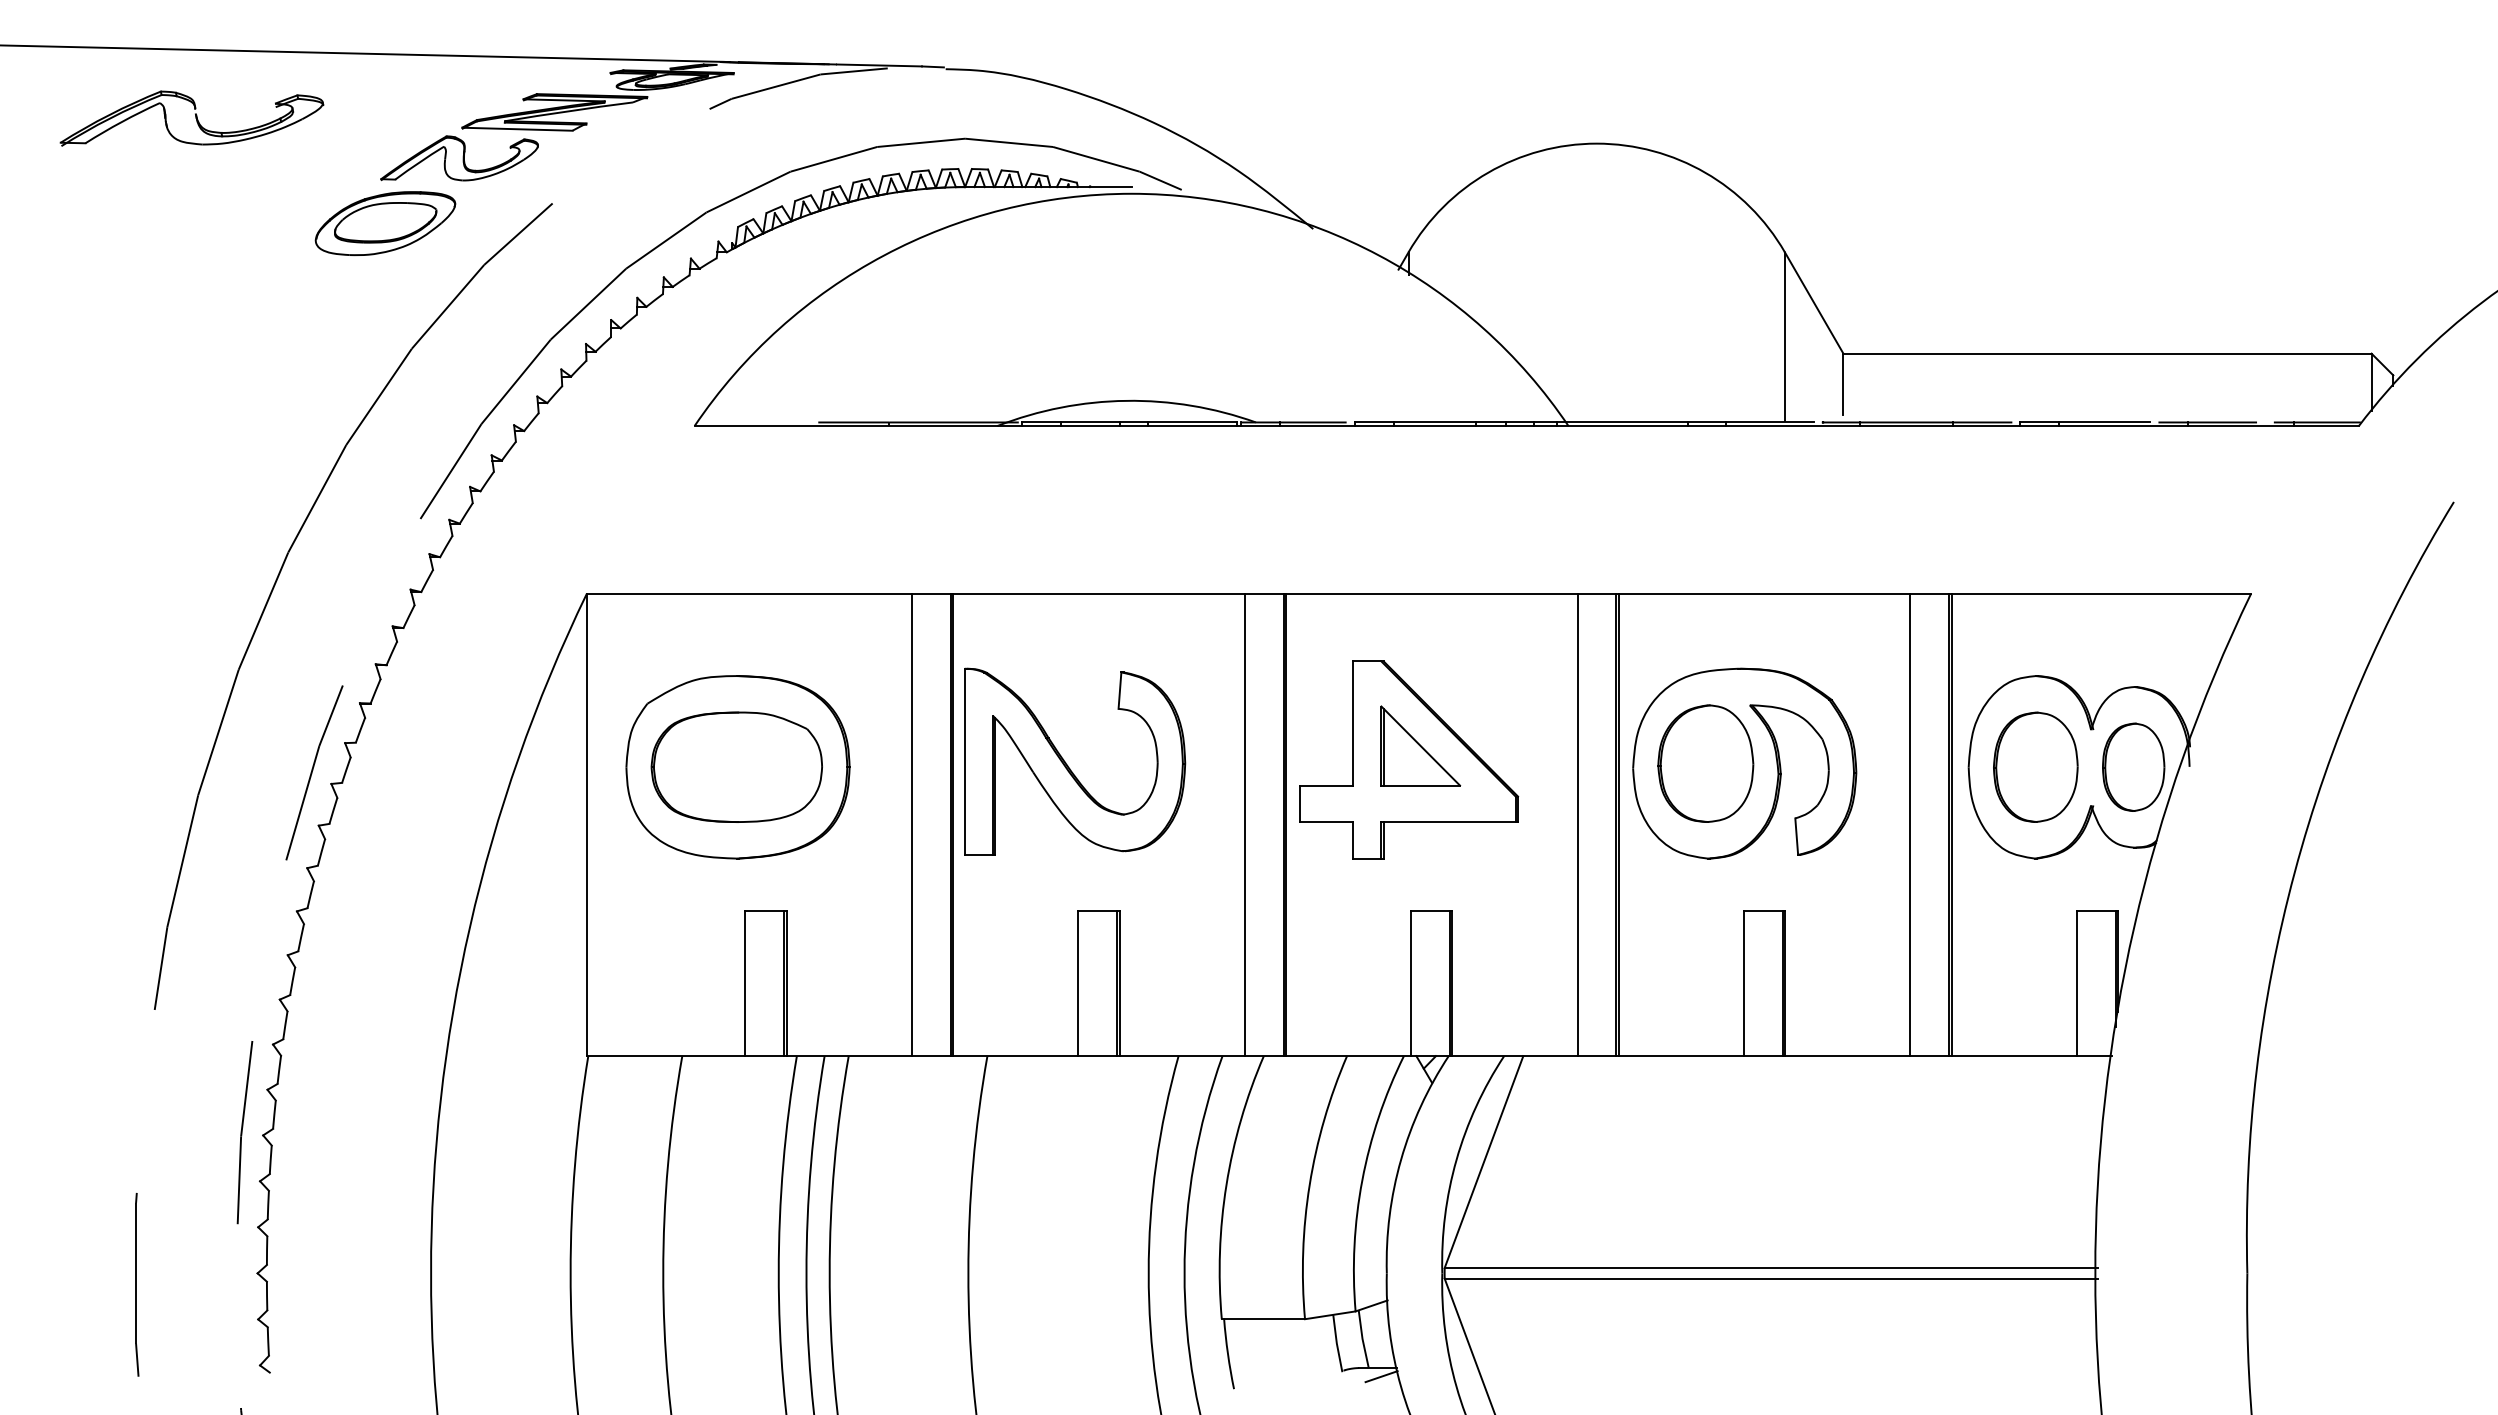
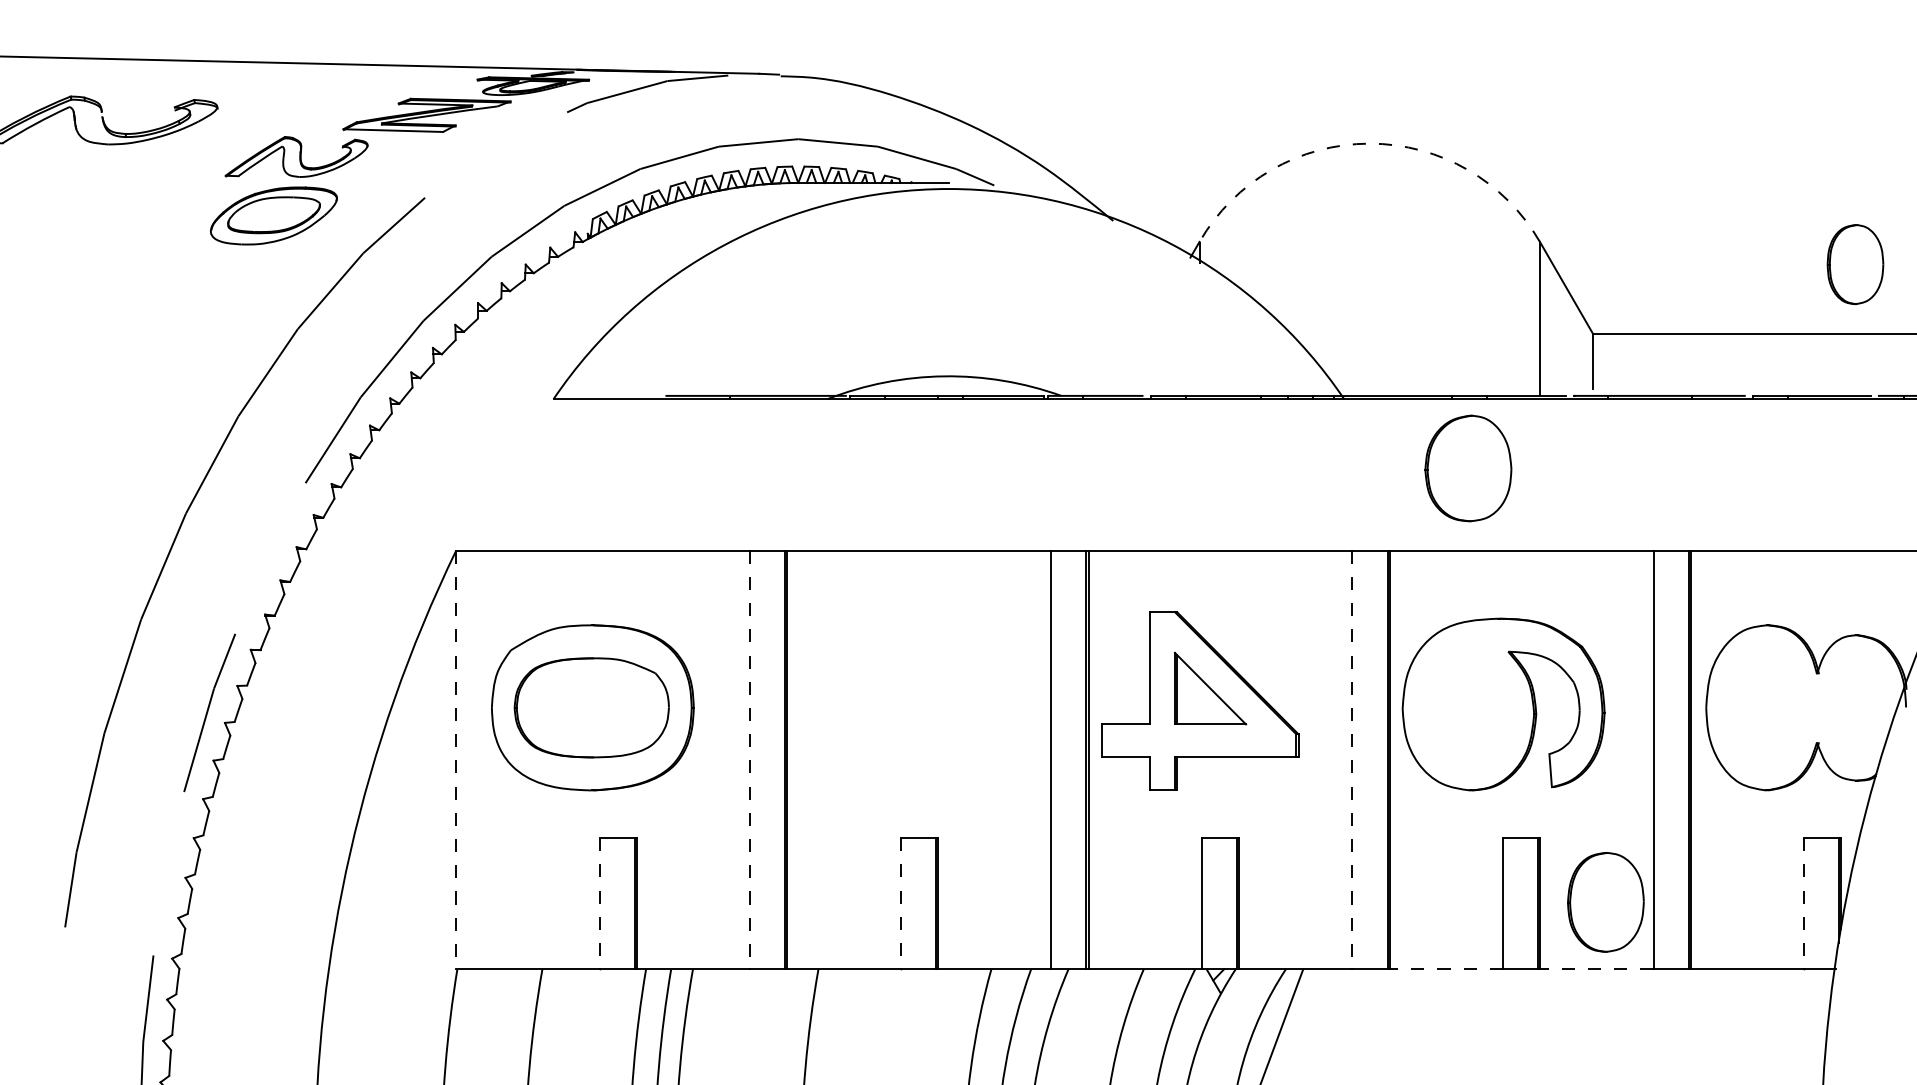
arc: (1596, 143) -> (1369, 143), solid -> dashed
part: (459, 158) -> (296, 157), moved
part: (1705, 763) -> (1468, 468), moved
part: (1068, 765) -> (891, 706), removed
part: (2035, 766) -> (1605, 901), moved
part: (2133, 766) -> (1855, 263), moved
line: (586, 825) -> (455, 760), solid -> dashed
line: (911, 825) -> (749, 760), solid -> dashed
line: (1577, 825) -> (1352, 760), solid -> dashed
line: (745, 984) -> (599, 904), solid -> dashed
line: (1078, 984) -> (900, 904), solid -> dashed
line: (2076, 984) -> (1803, 904), solid -> dashed
line: (1681, 1056) -> (1446, 969), solid -> dashed
line: (1847, 1056) -> (1596, 969), solid -> dashed

